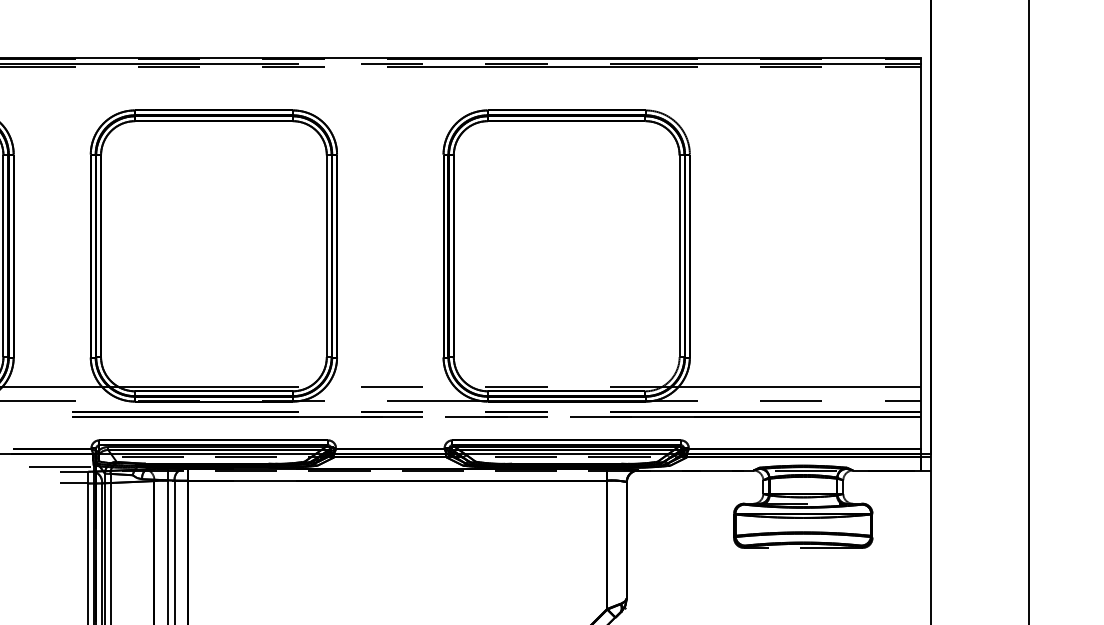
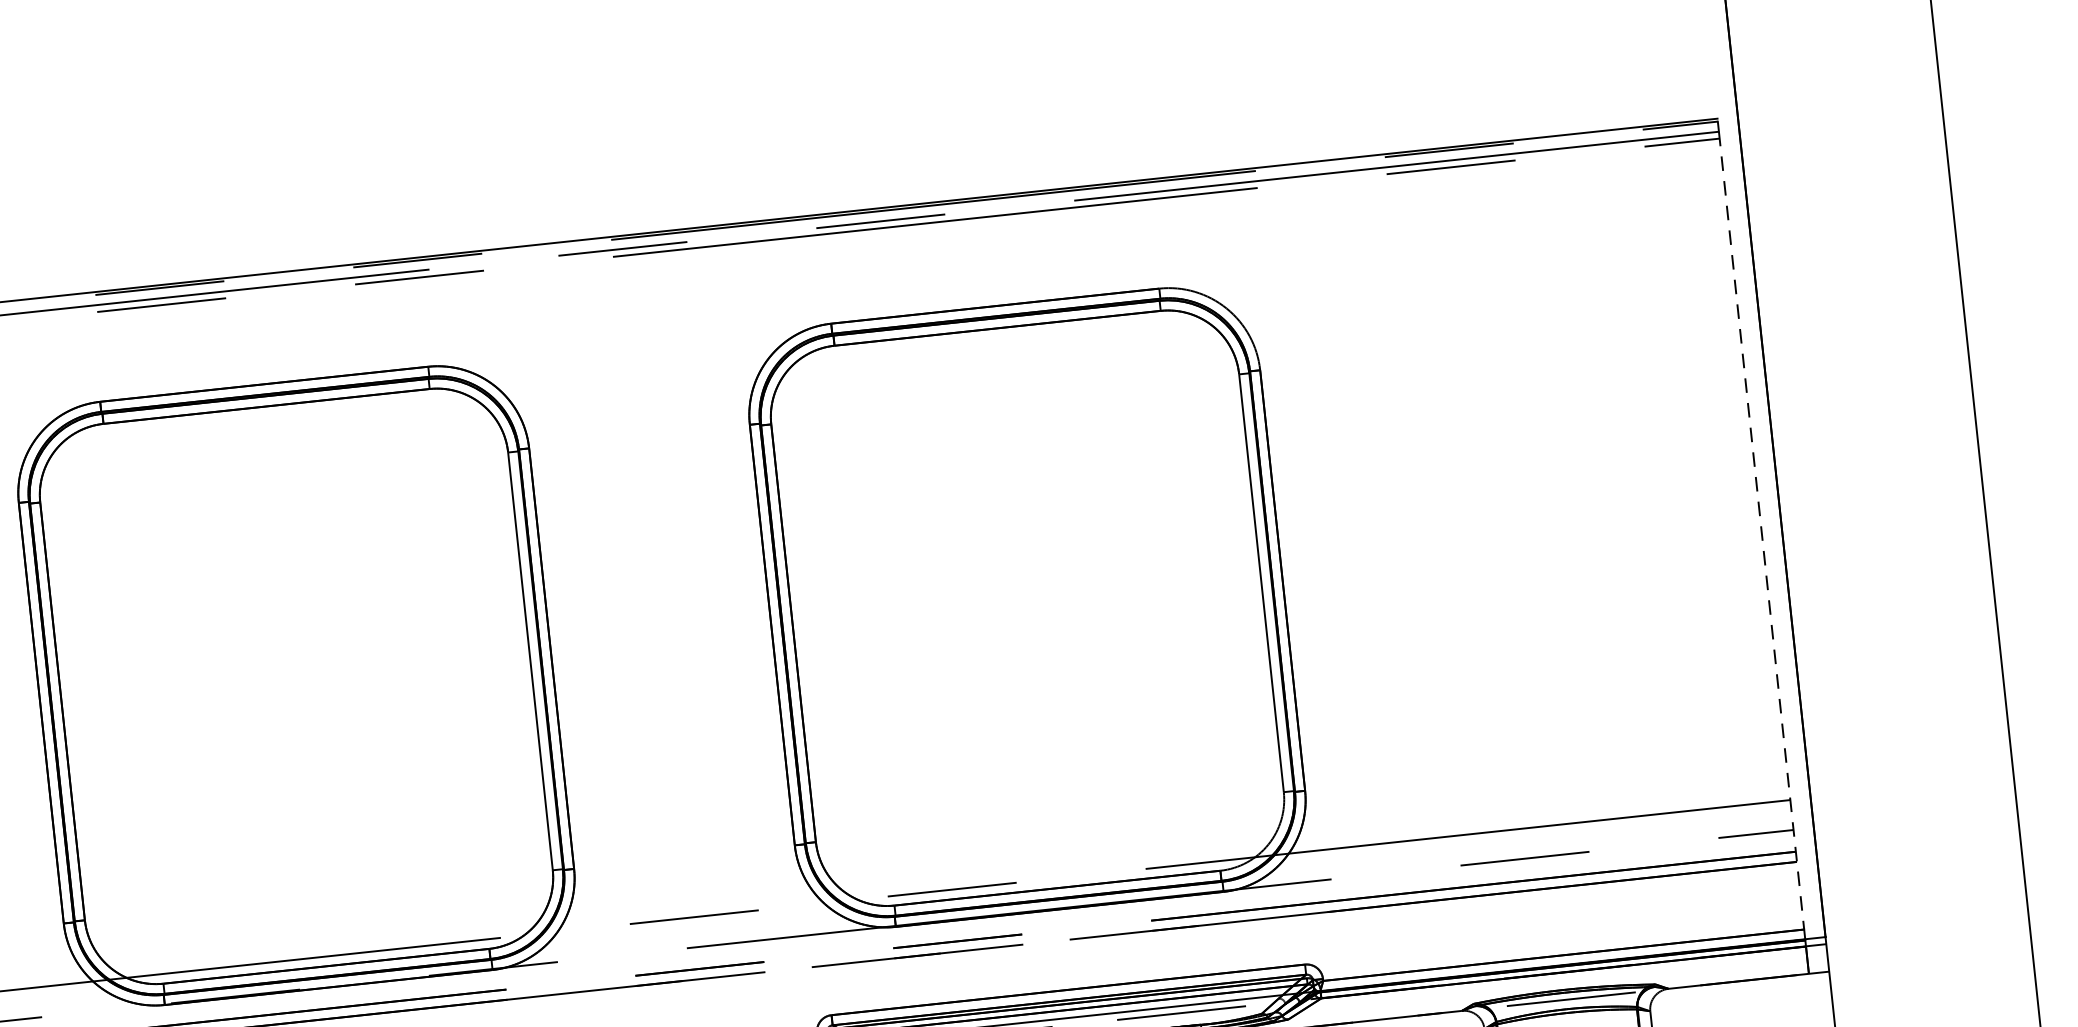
line: (920, 257) -> (1760, 532), solid -> dashed

